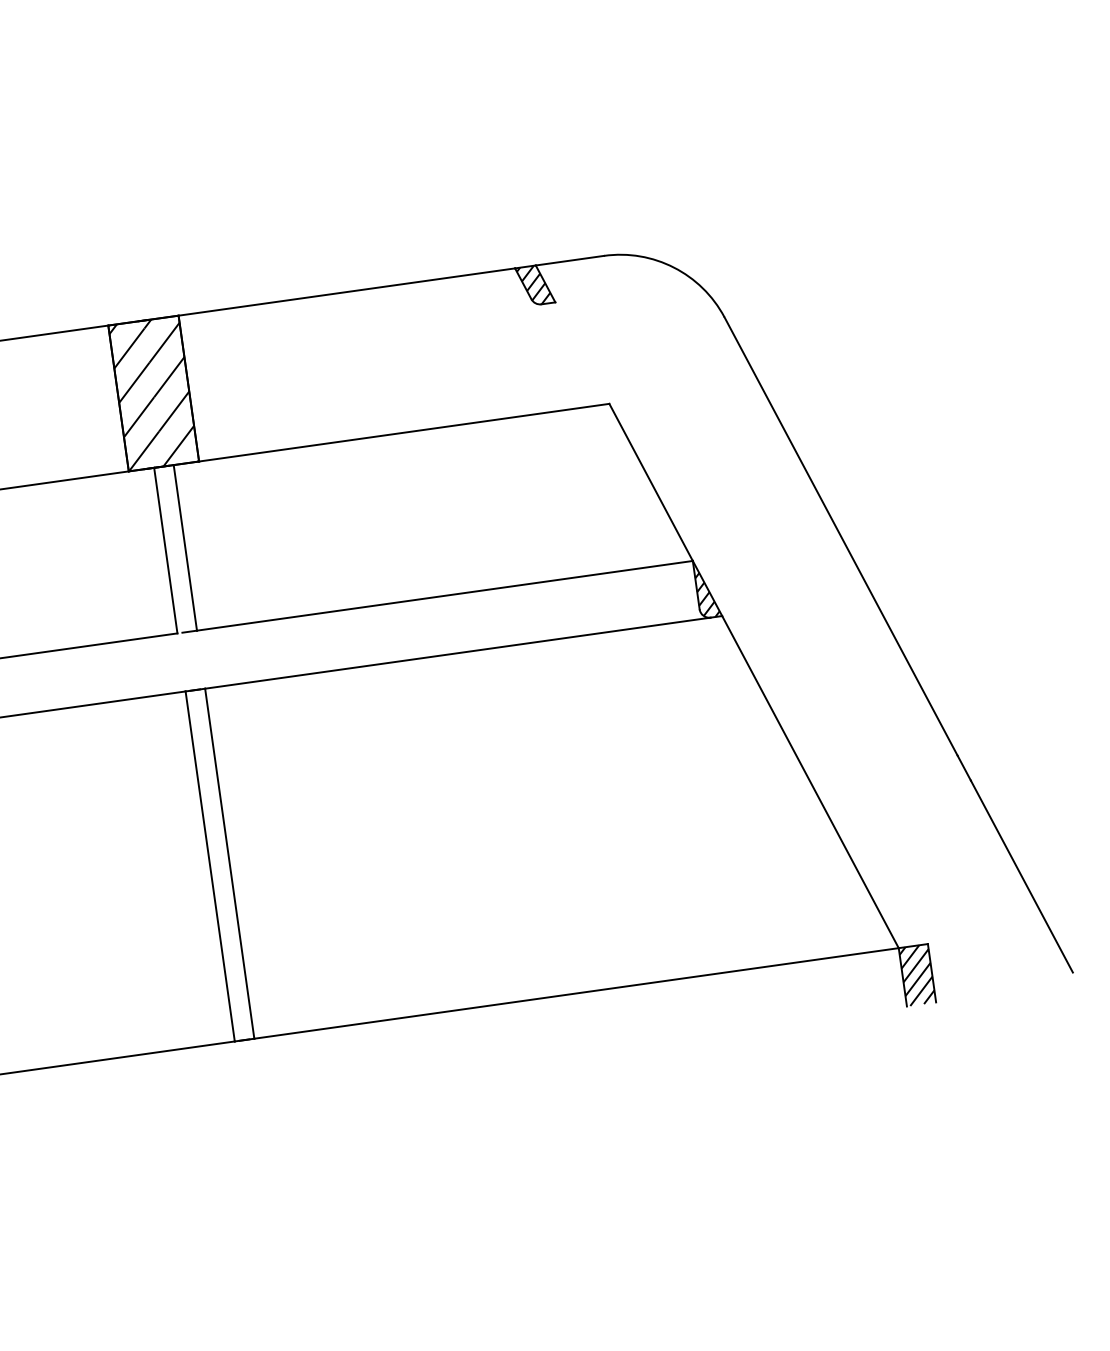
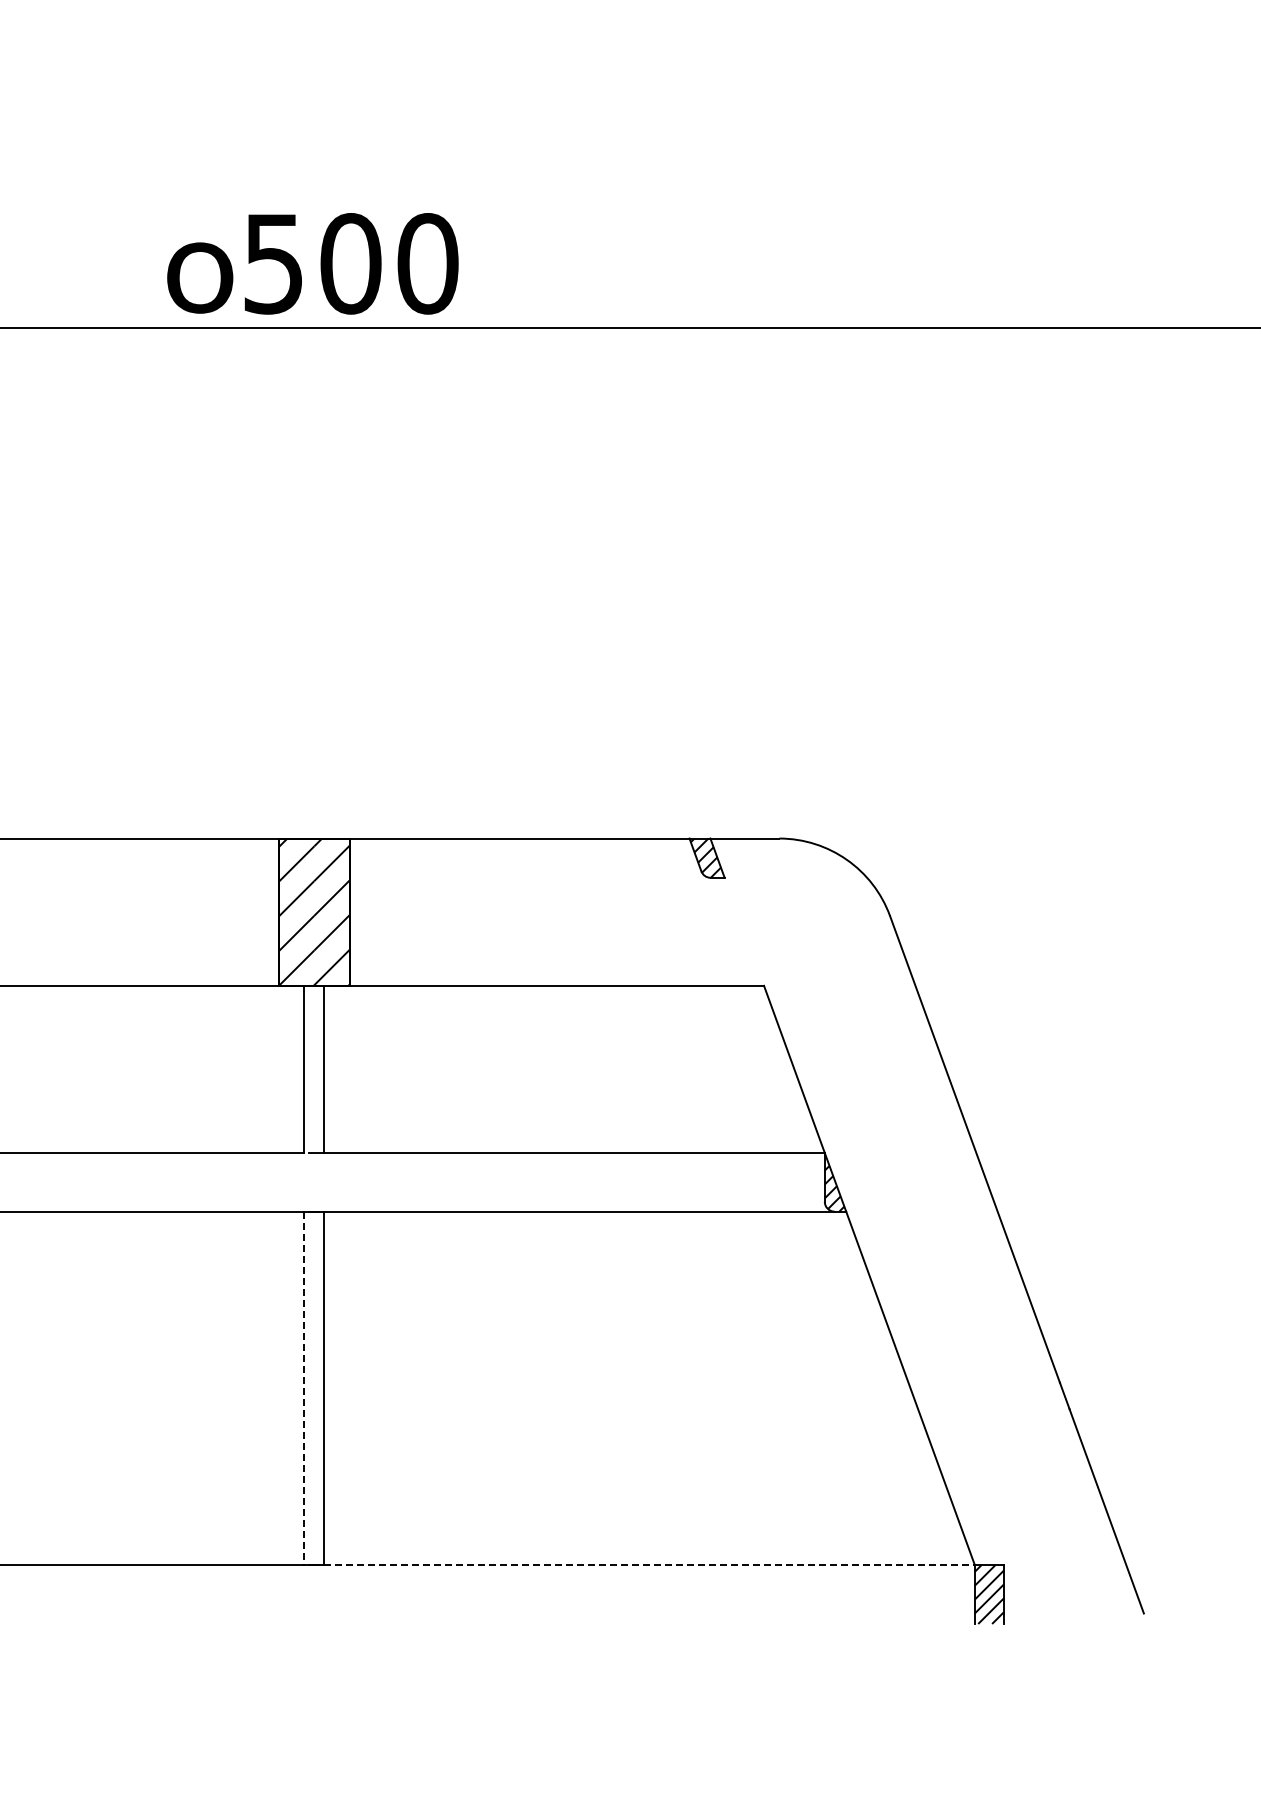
line: (210, 866) -> (304, 1388), solid -> dashed
line: (576, 993) -> (649, 1565), solid -> dashed

